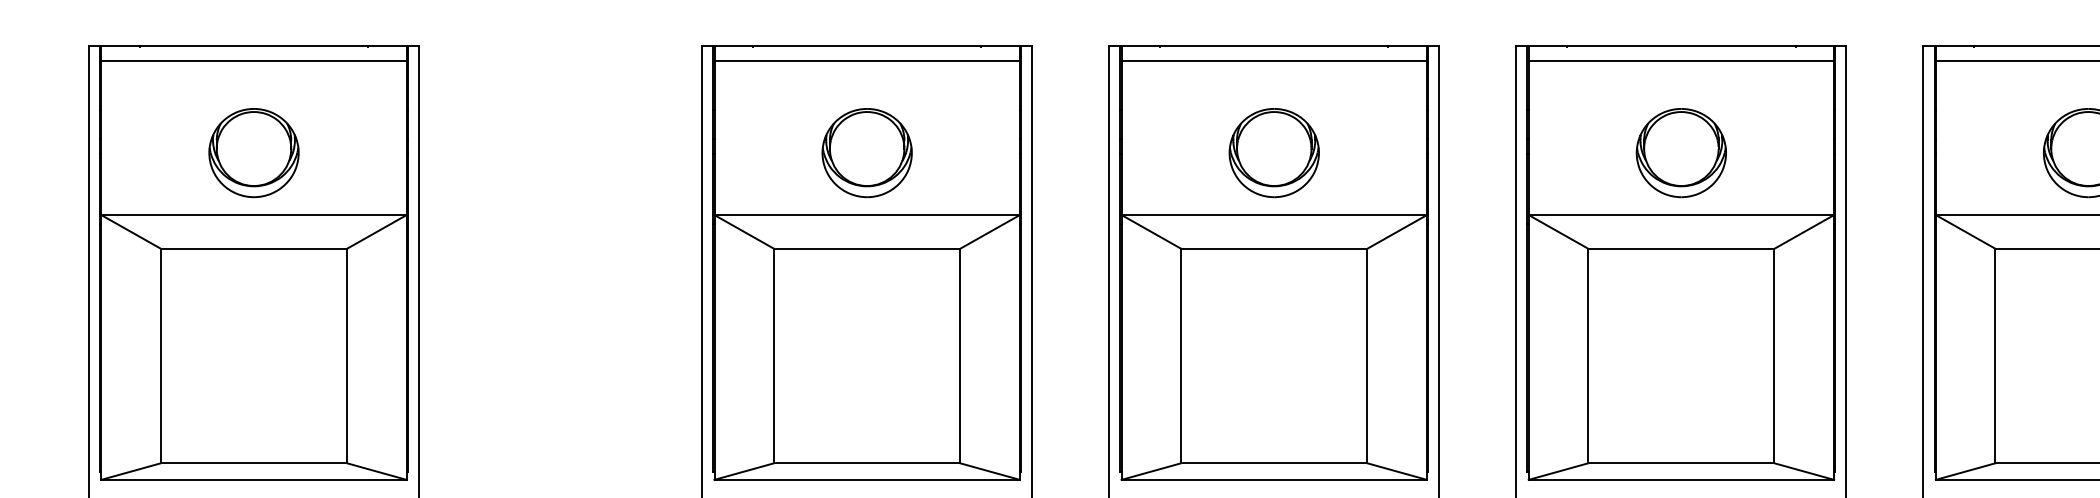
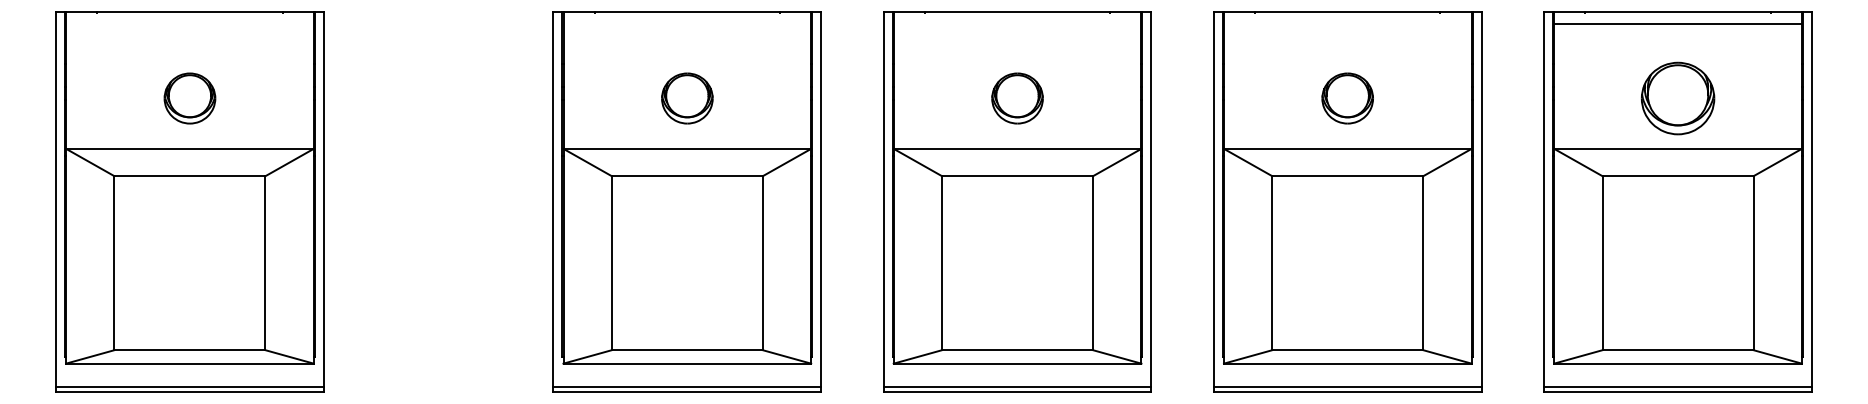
line: (253, 60) -> (189, 23), removed
line: (867, 60) -> (687, 23), removed
line: (1274, 60) -> (1017, 23), removed
line: (1681, 60) -> (1347, 23), removed
part: (253, 152) -> (189, 98), size x0.7
part: (867, 152) -> (687, 98), size x0.7
part: (1274, 152) -> (1017, 98), size x0.7
part: (1681, 152) -> (1347, 98), size x0.7

